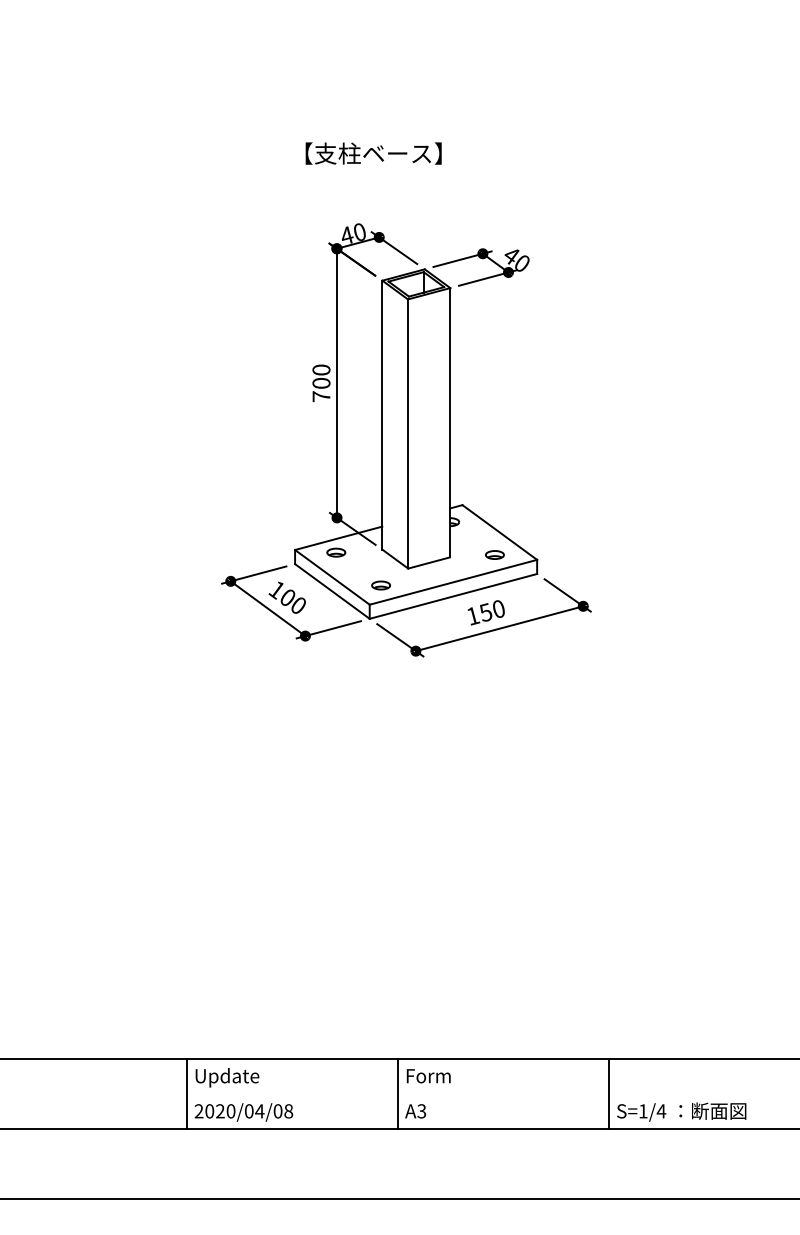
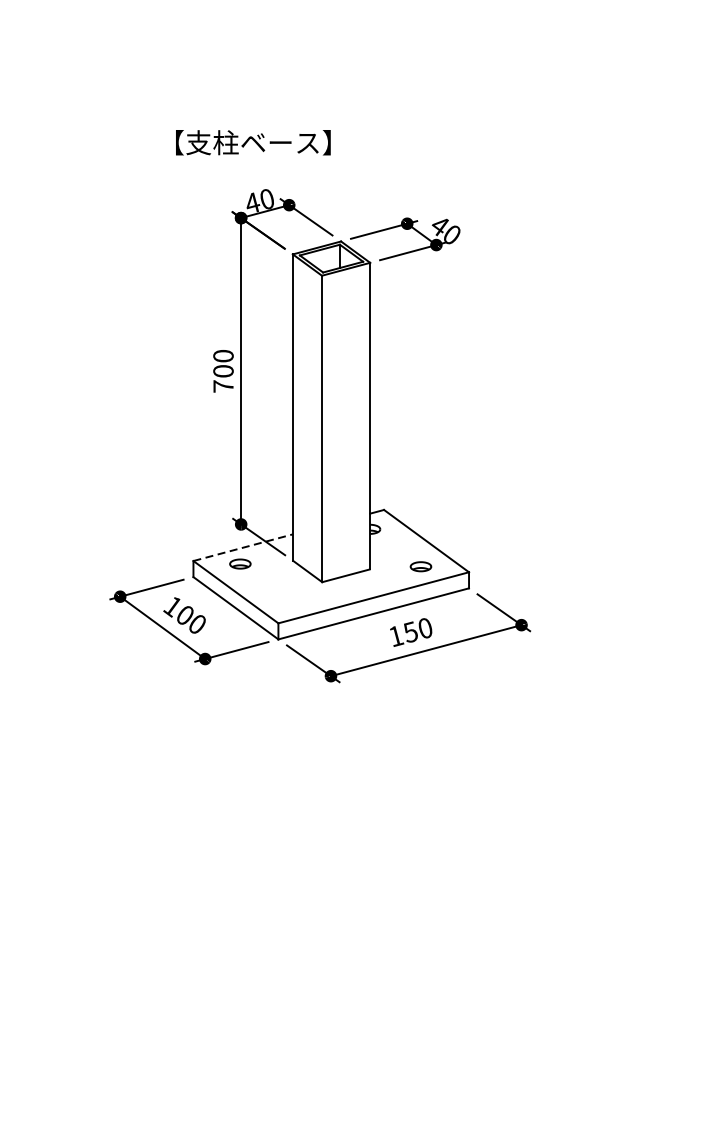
text: (373, 153) -> (253, 142), moved
line: (339, 538) -> (244, 547), solid -> dashed
part: (380, 585) -> (290, 601), removed

